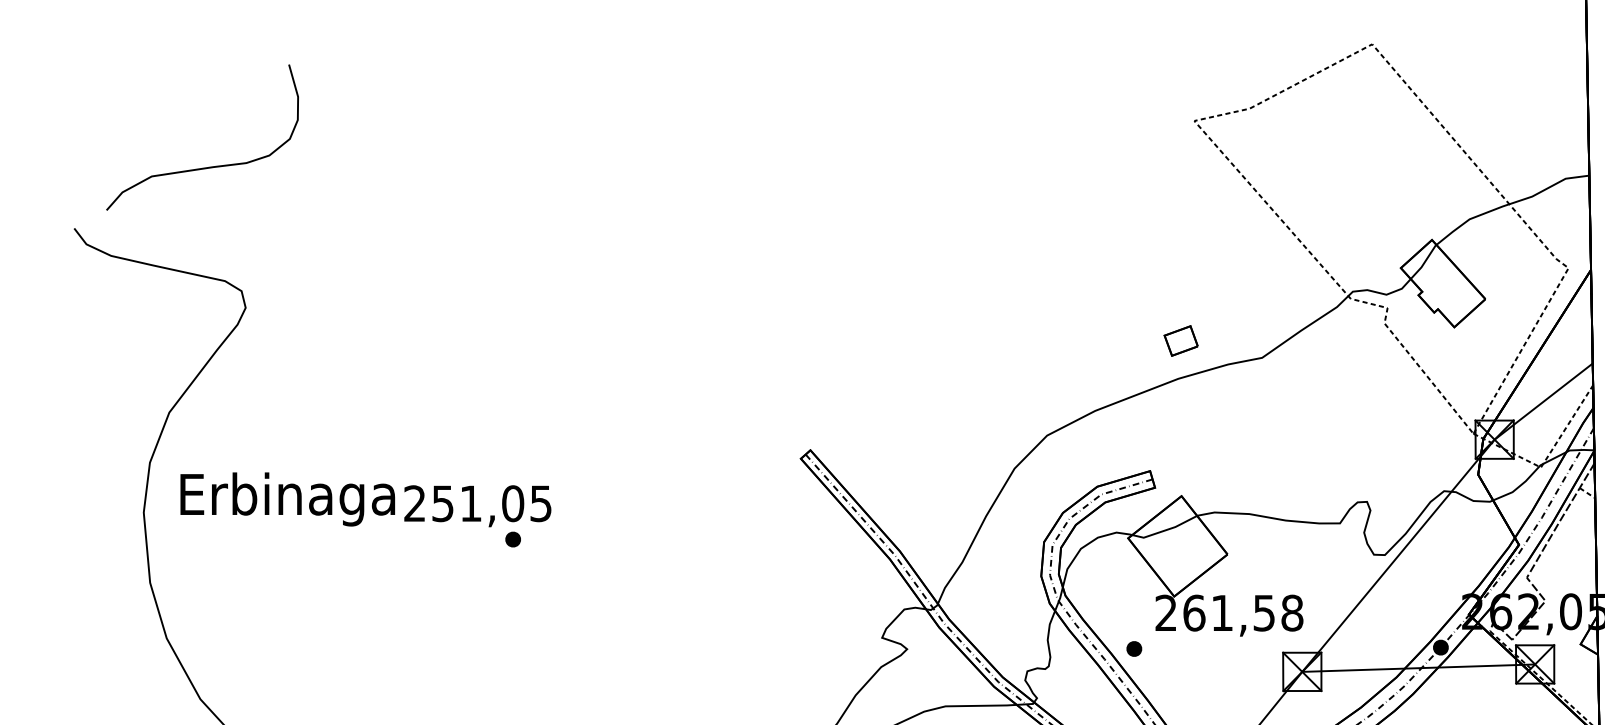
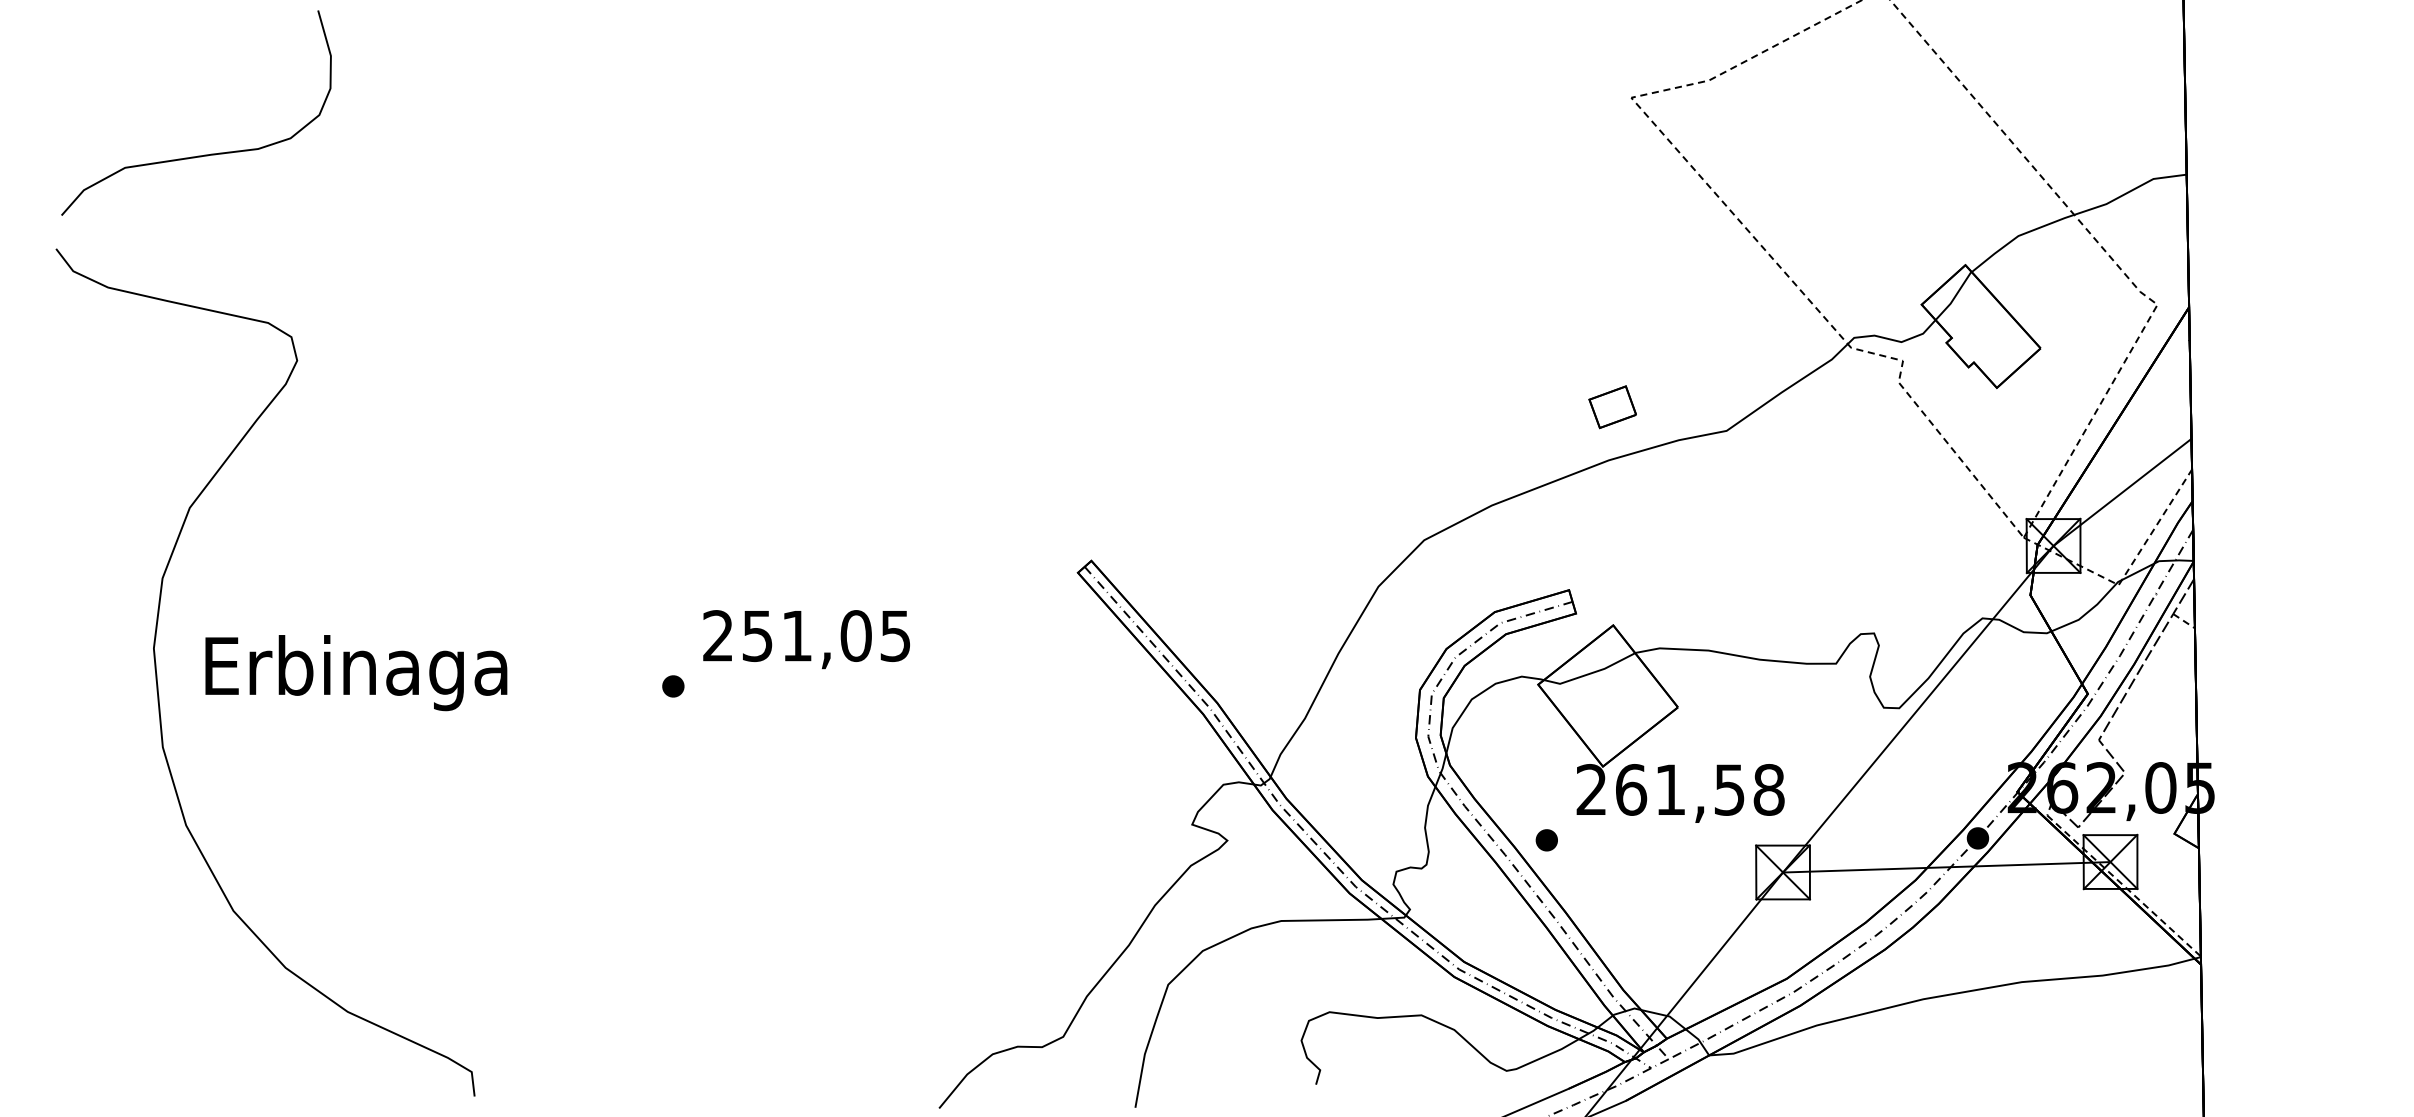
curve: (208, 166) -> (204, 154), moved
text: (287, 499) -> (356, 673), moved
text: (477, 506) -> (806, 639), moved

